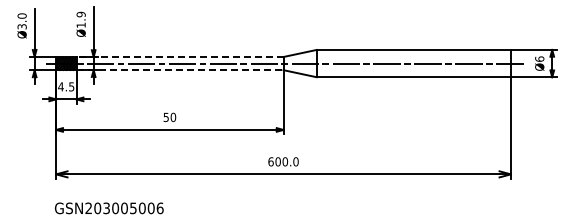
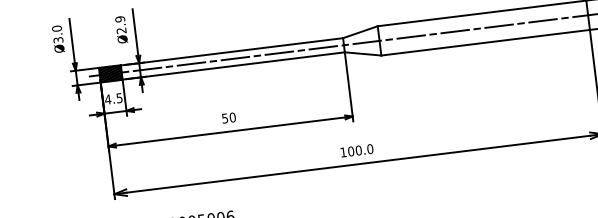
text: (80, 25) -> (120, 31), Ø1.9 -> Ø2.9
line: (179, 57) -> (231, 52), dashed -> solid
line: (180, 70) -> (234, 66), dashed -> solid
text: (270, 161) -> (342, 152), 600.0 -> 100.0

